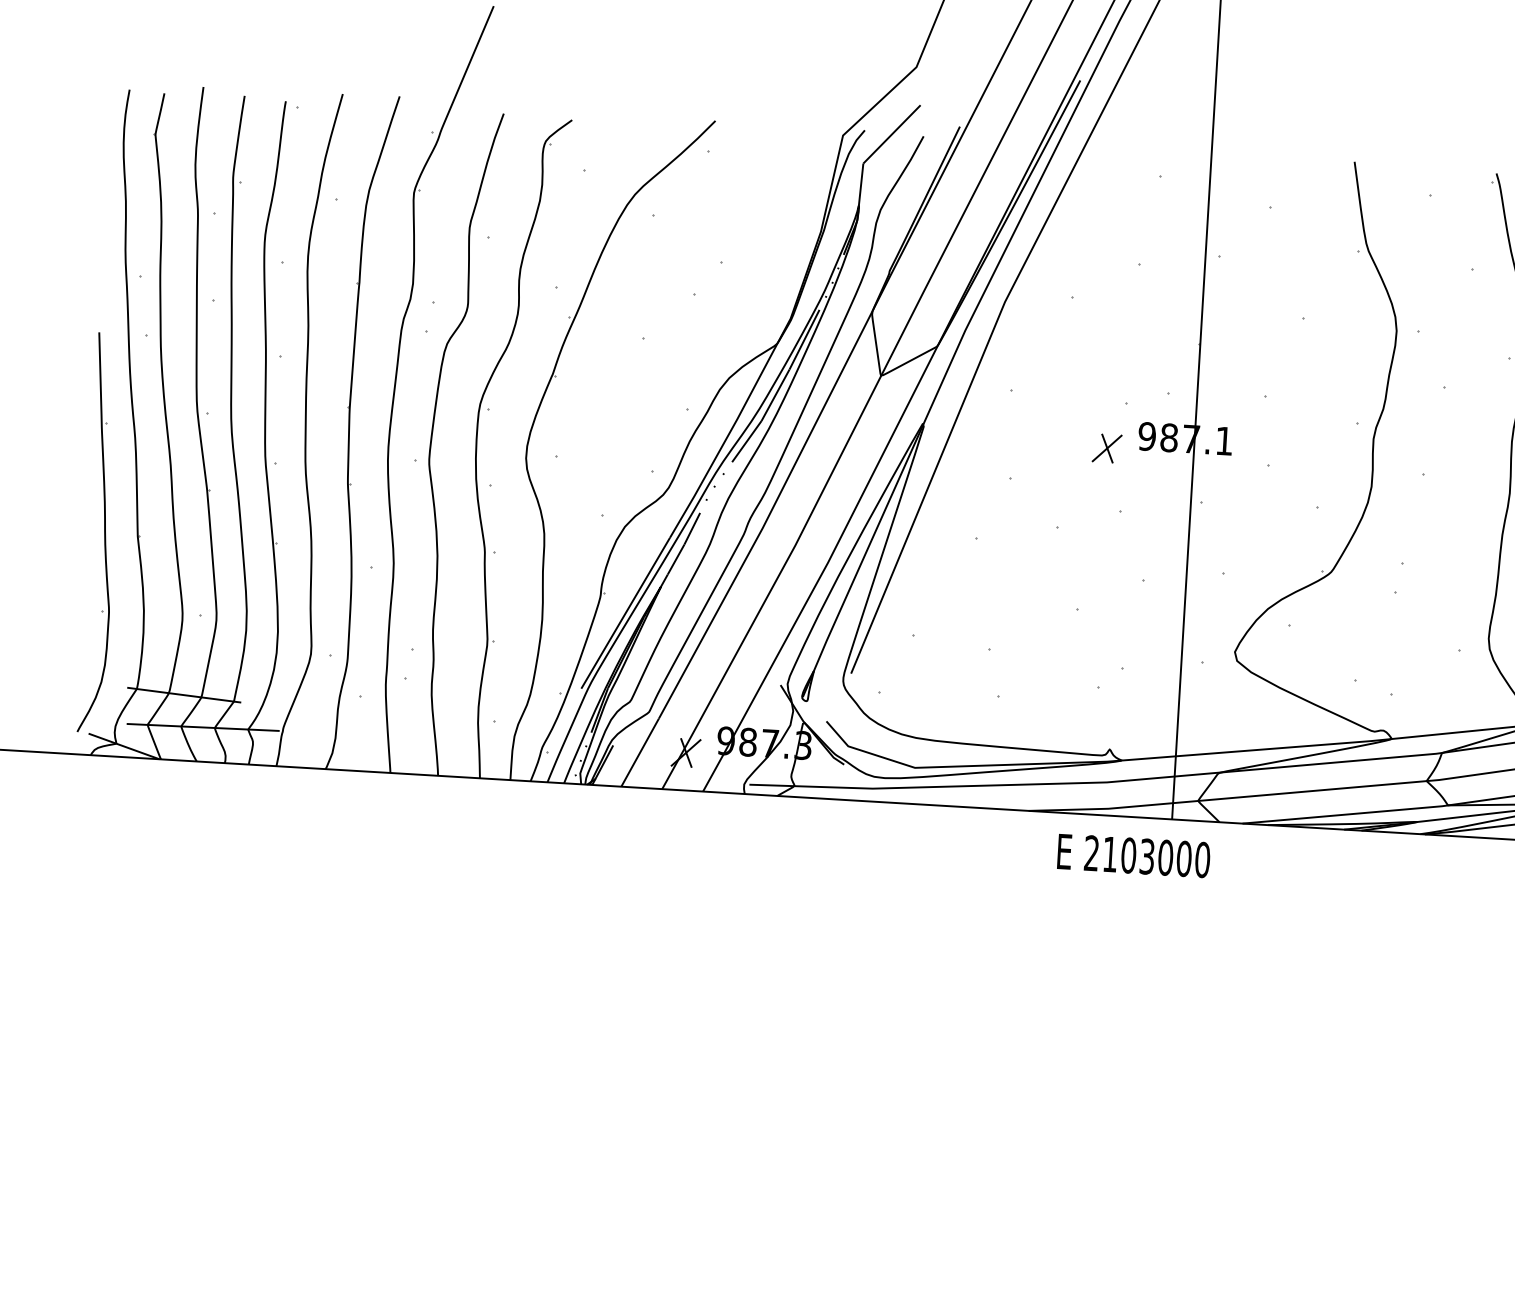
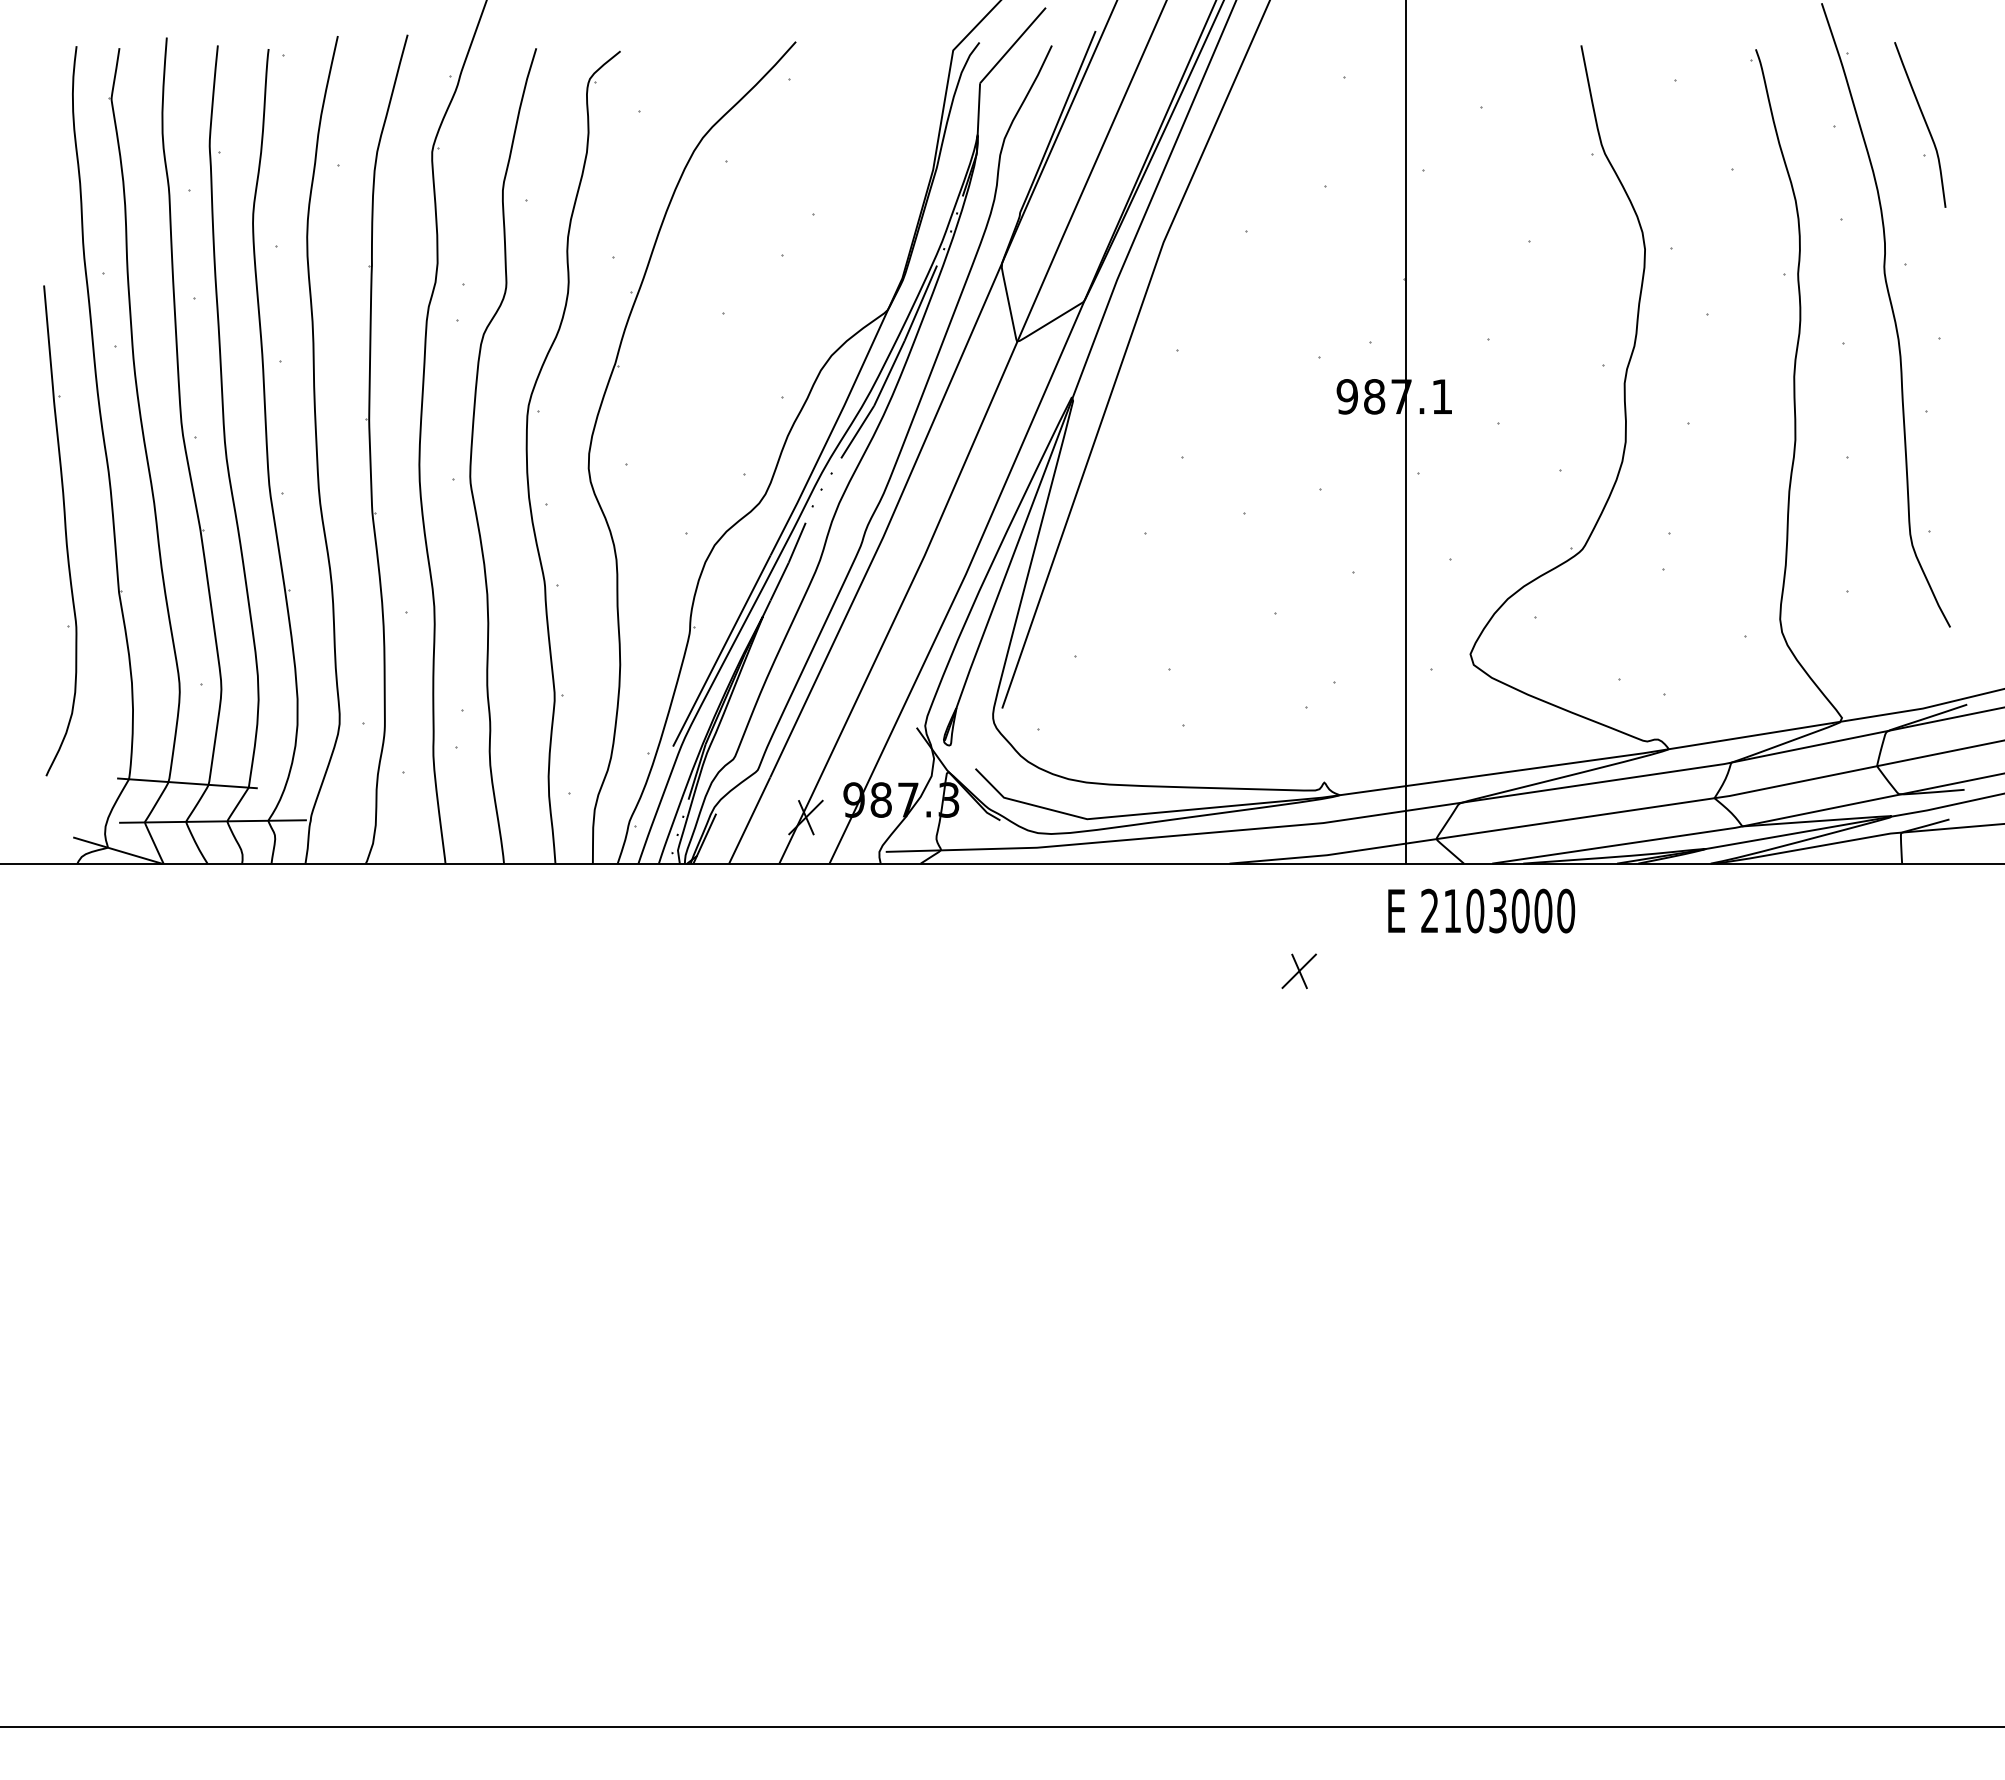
part: (1106, 448) -> (1298, 971), moved
part: (100, 532) -> (60, 530), moved
text: (1133, 855) -> (1481, 910), moved

